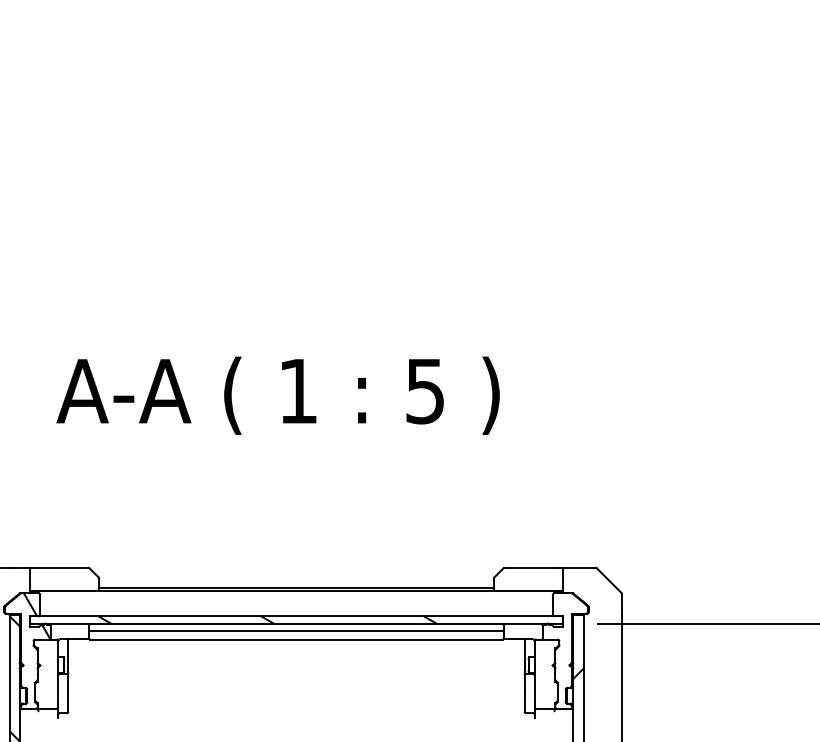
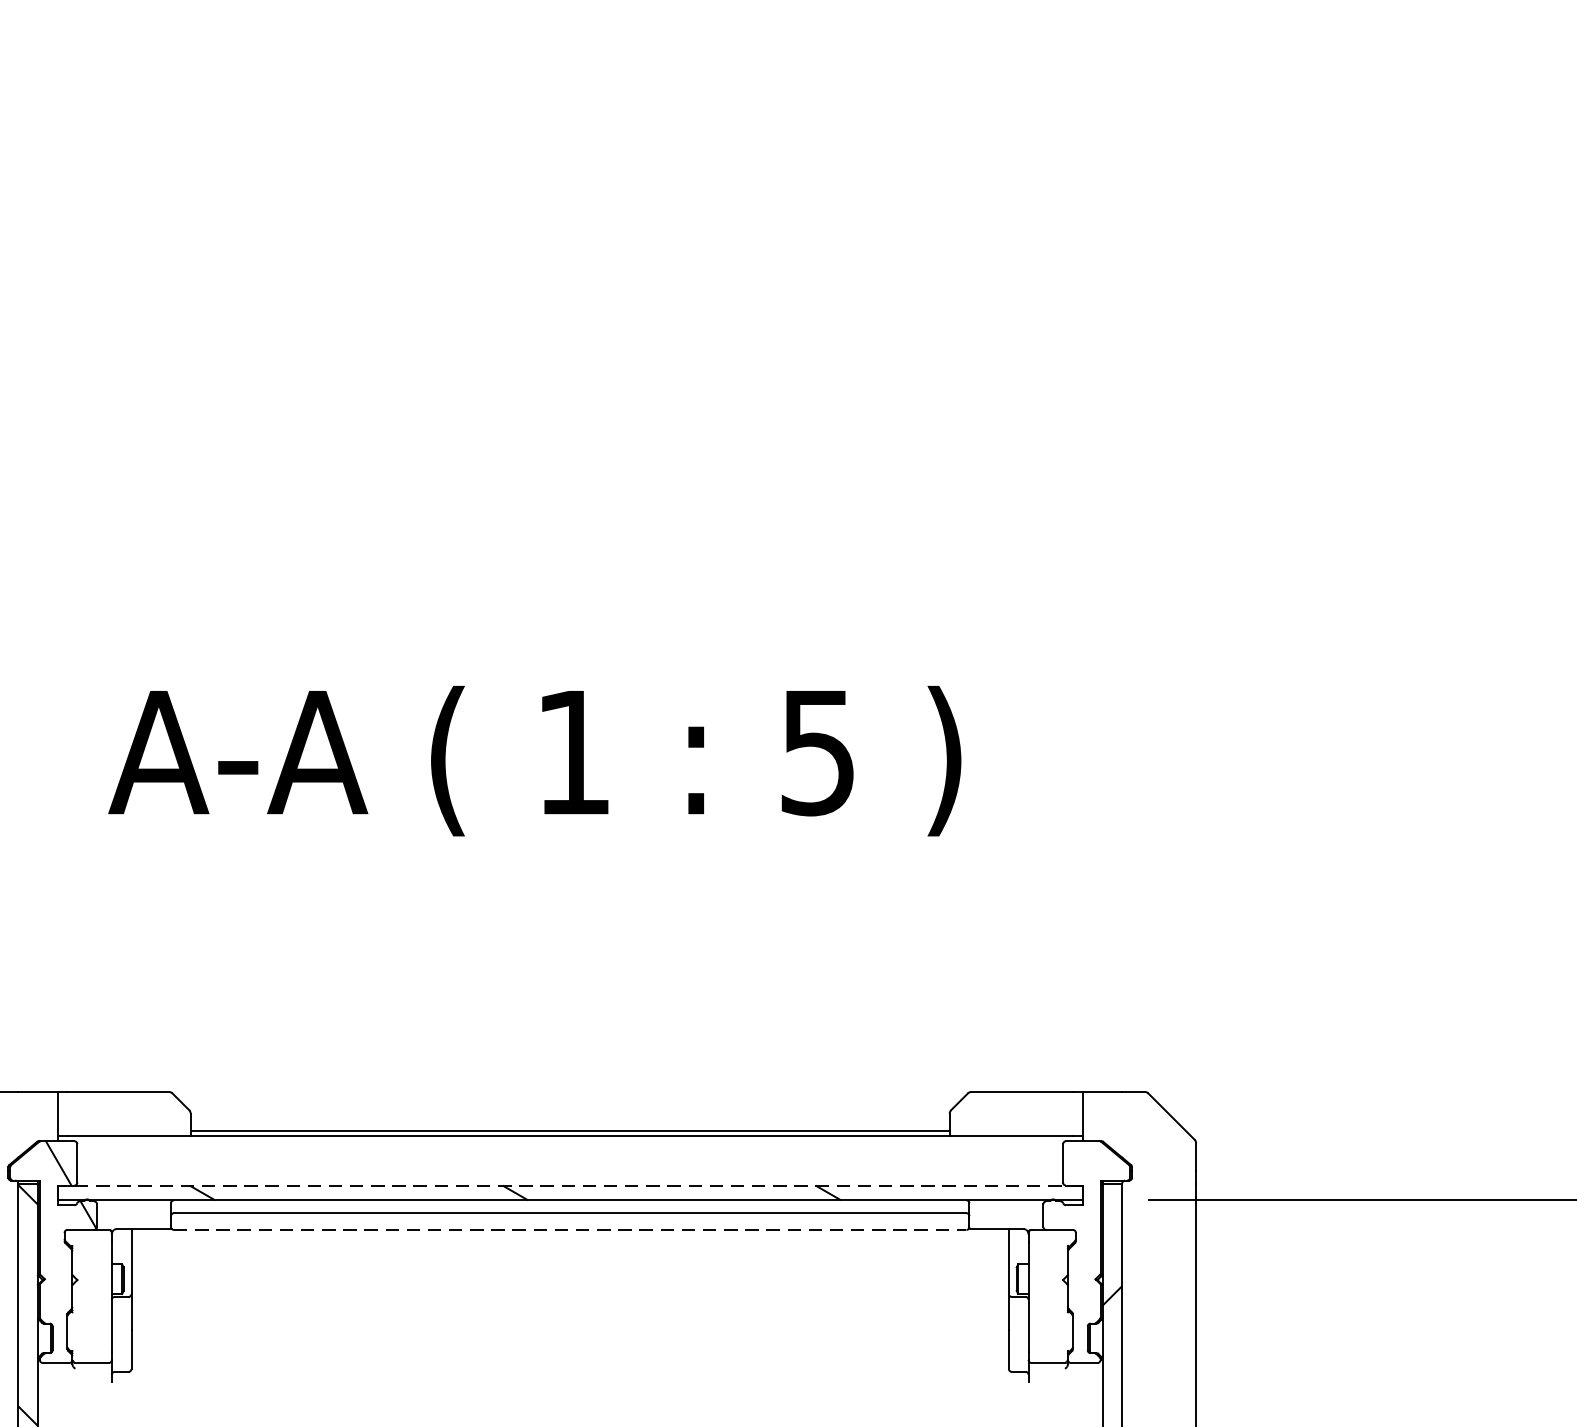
line: (296, 616) -> (570, 1185), solid -> dashed
line: (297, 639) -> (572, 1229), solid -> dashed

